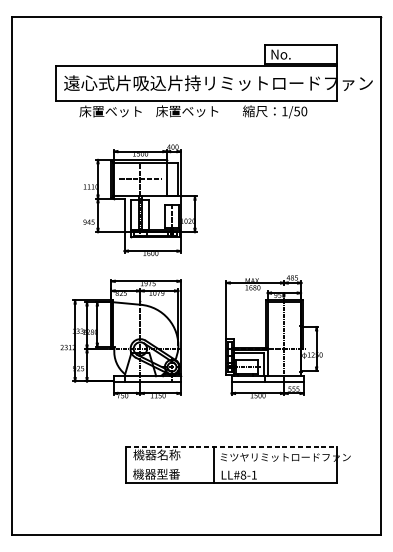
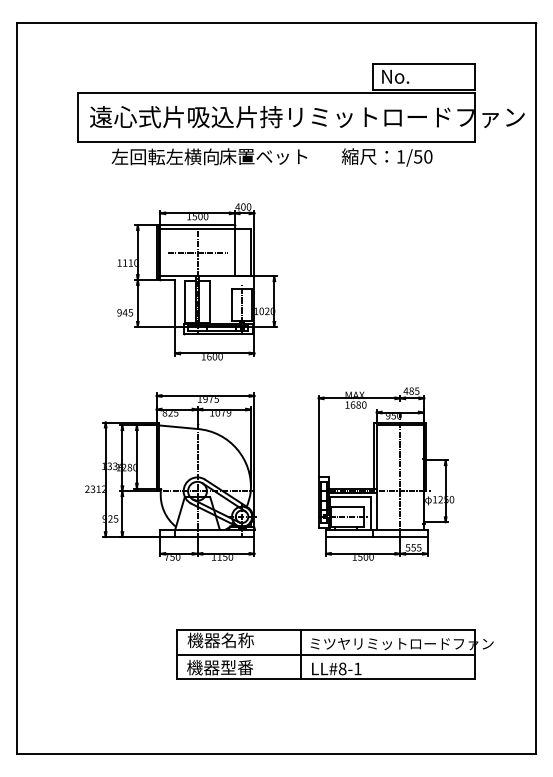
text: (116, 111) -> (164, 156), 床置ベット -> 左回転左横向
line: (232, 447) -> (326, 629), dashed -> solid
line: (231, 464) -> (325, 654), added

